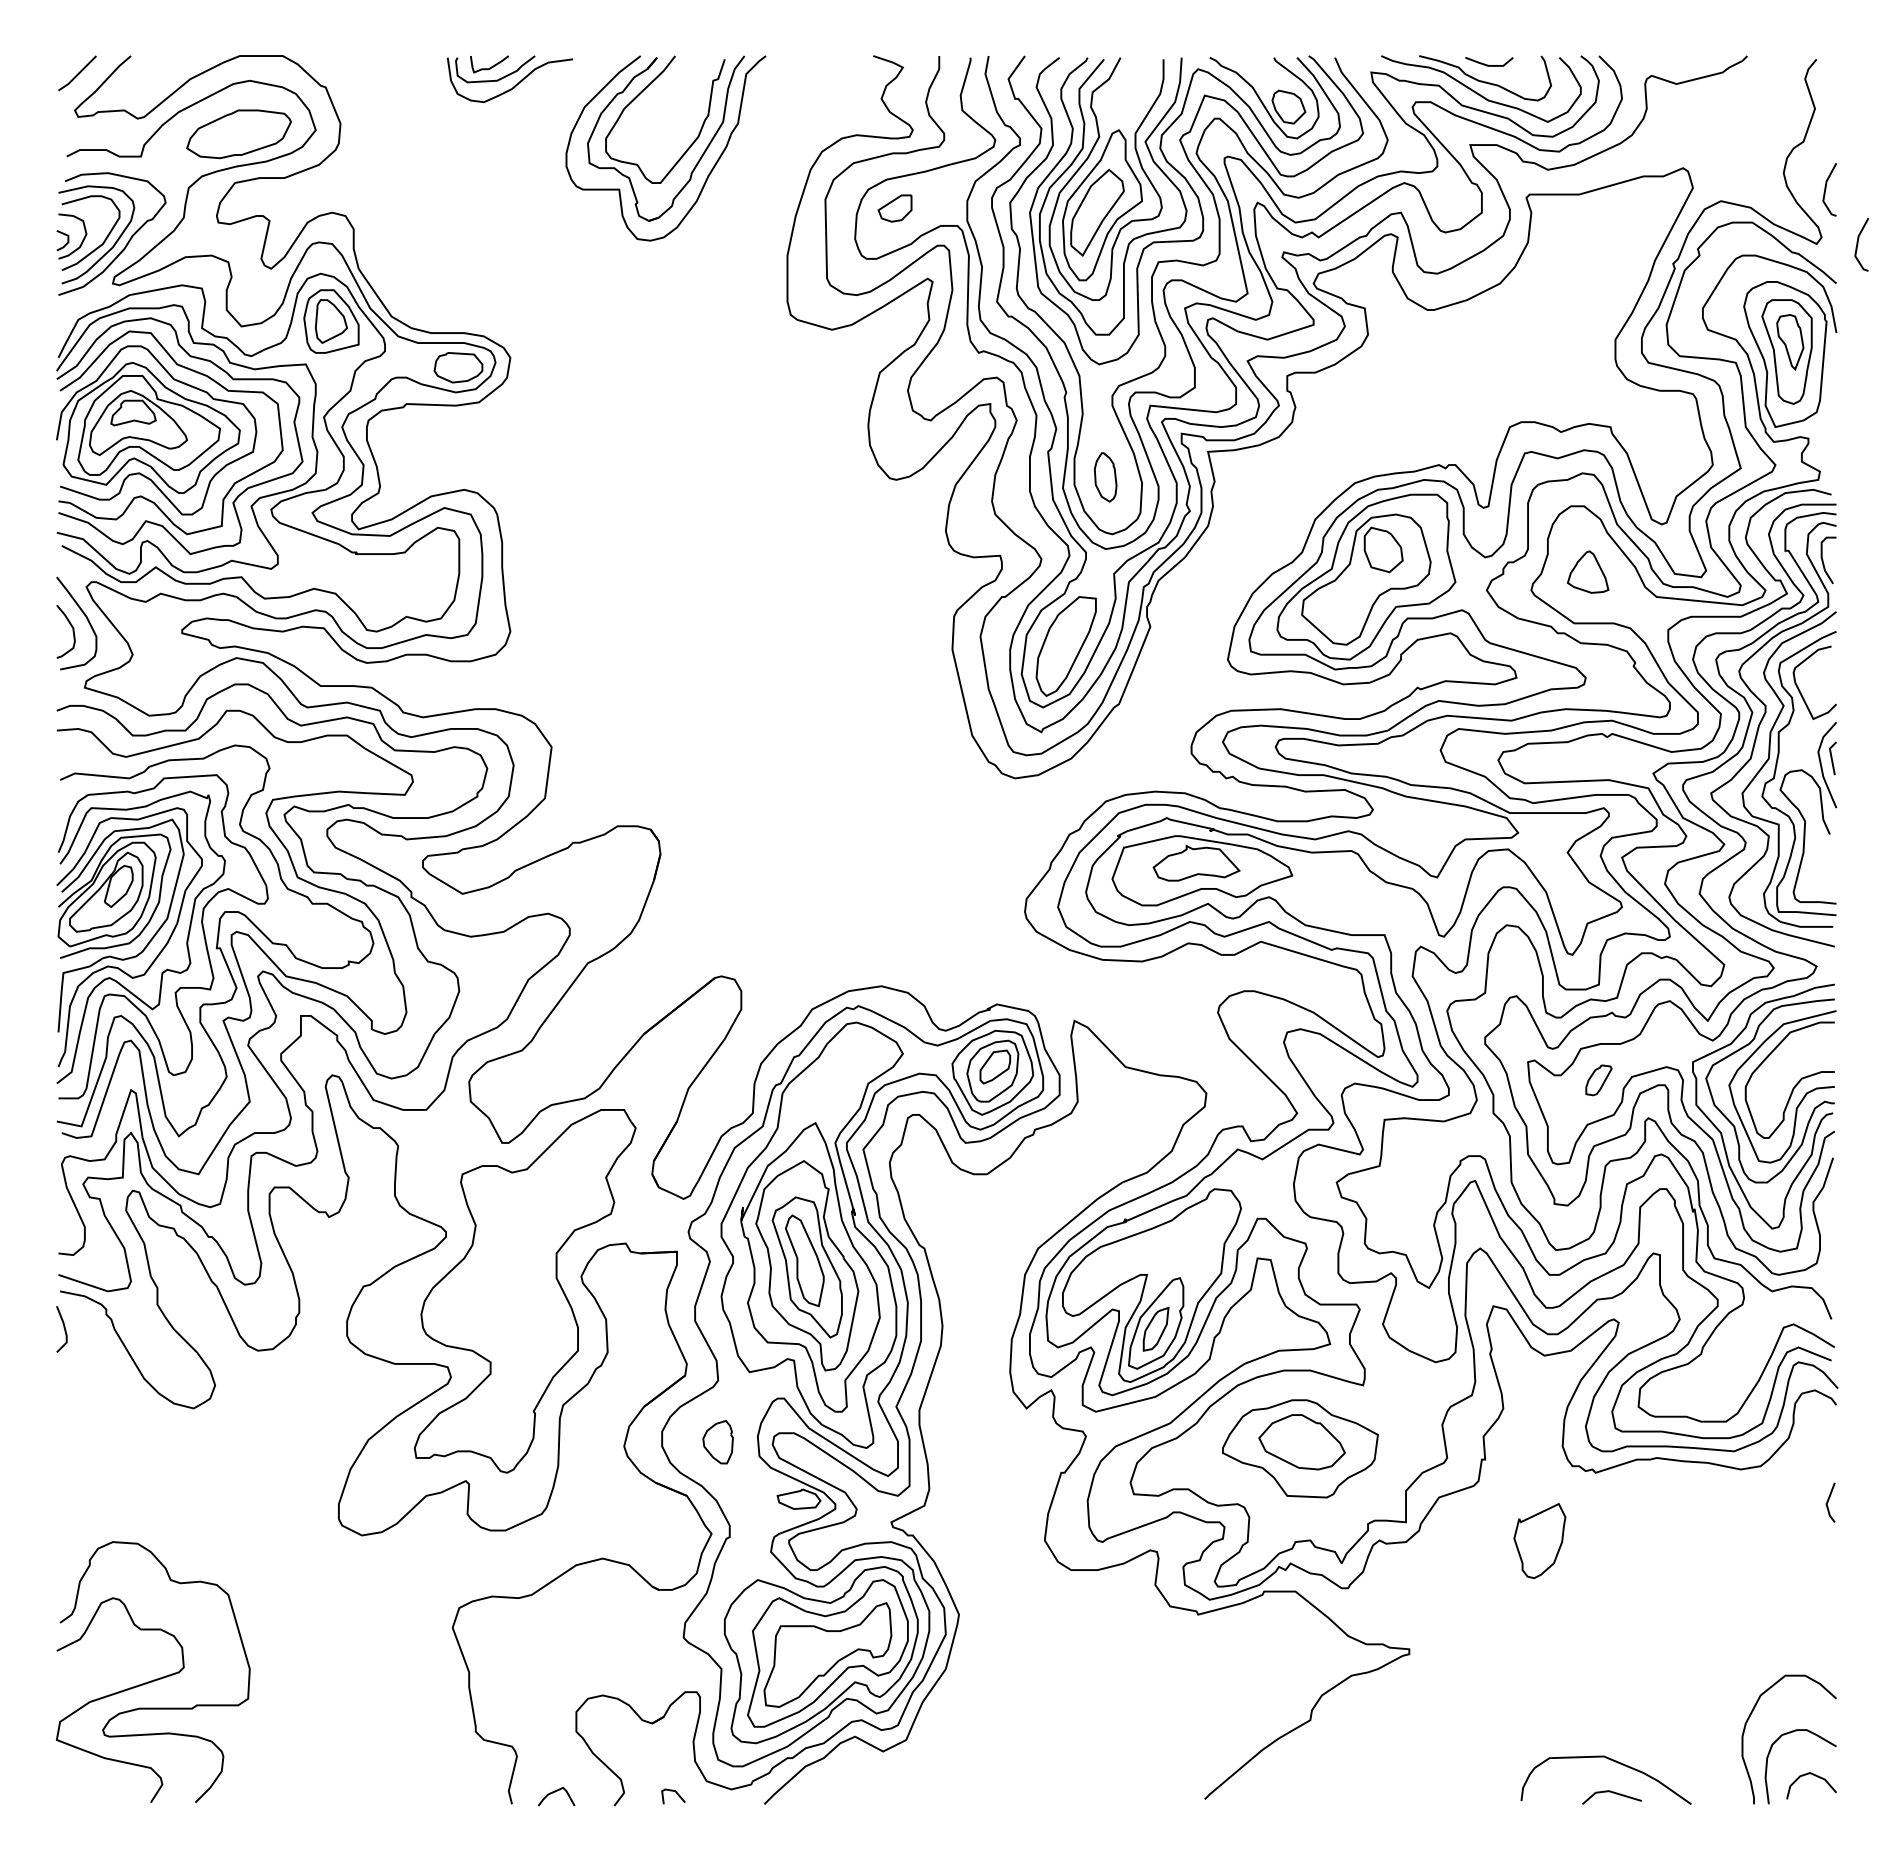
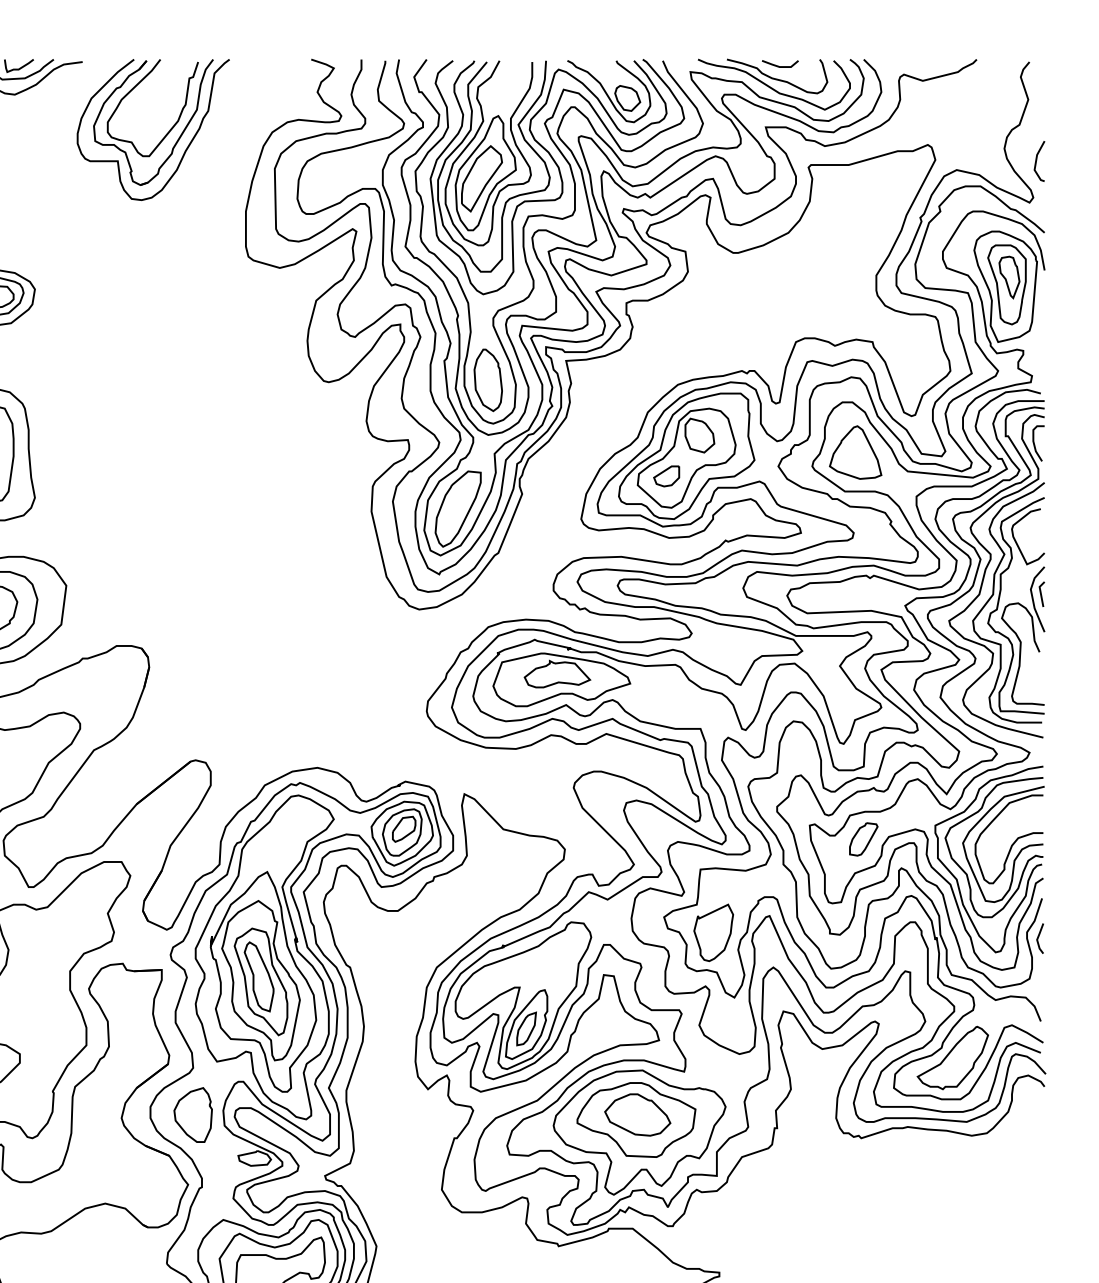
part: (894, 208) -> (666, 476), moved
line: (1858, 244) -> (1061, 203), removed
part: (1105, 477) -> (488, 380), size x1.67
part: (1587, 571) -> (855, 452), size x1.67
part: (1598, 1080) -> (863, 839), size x1.43
part: (1715, 1367) -> (952, 1058), added
part: (717, 1441) -> (192, 1114), size x1.67
part: (1304, 1464) -> (639, 1131), added
line: (1828, 1502) -> (1038, 938), moved
part: (1539, 1541) -> (713, 933), moved

